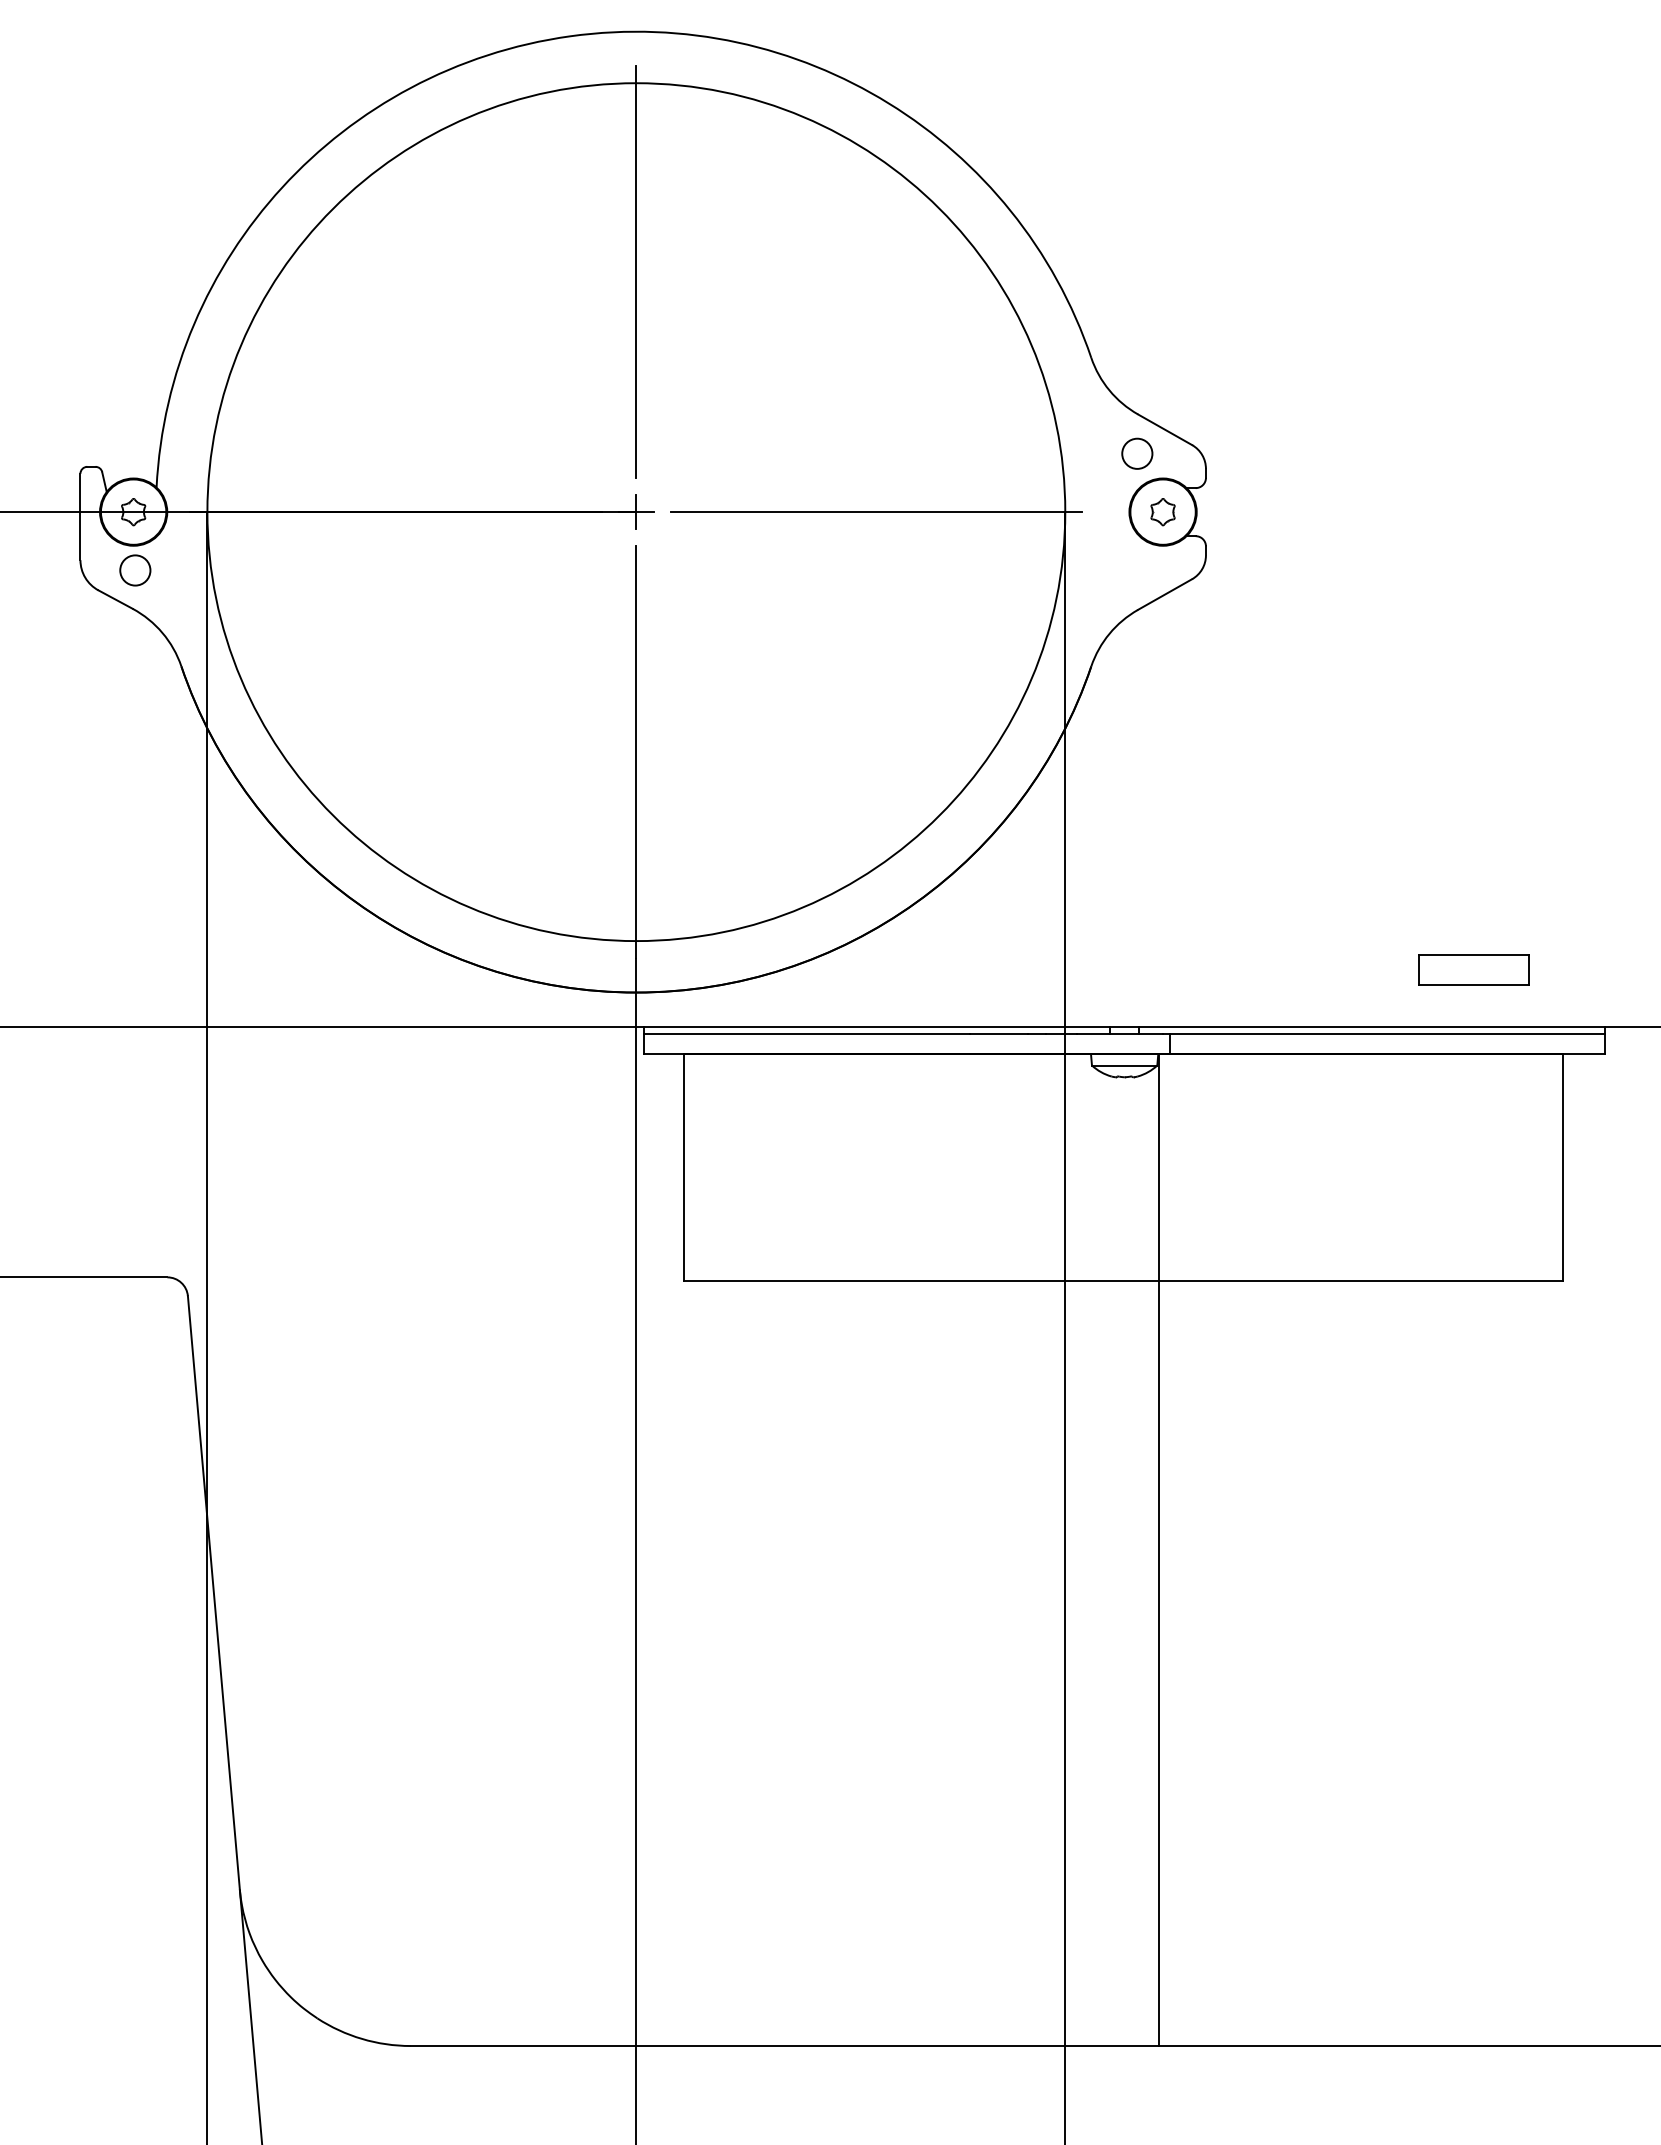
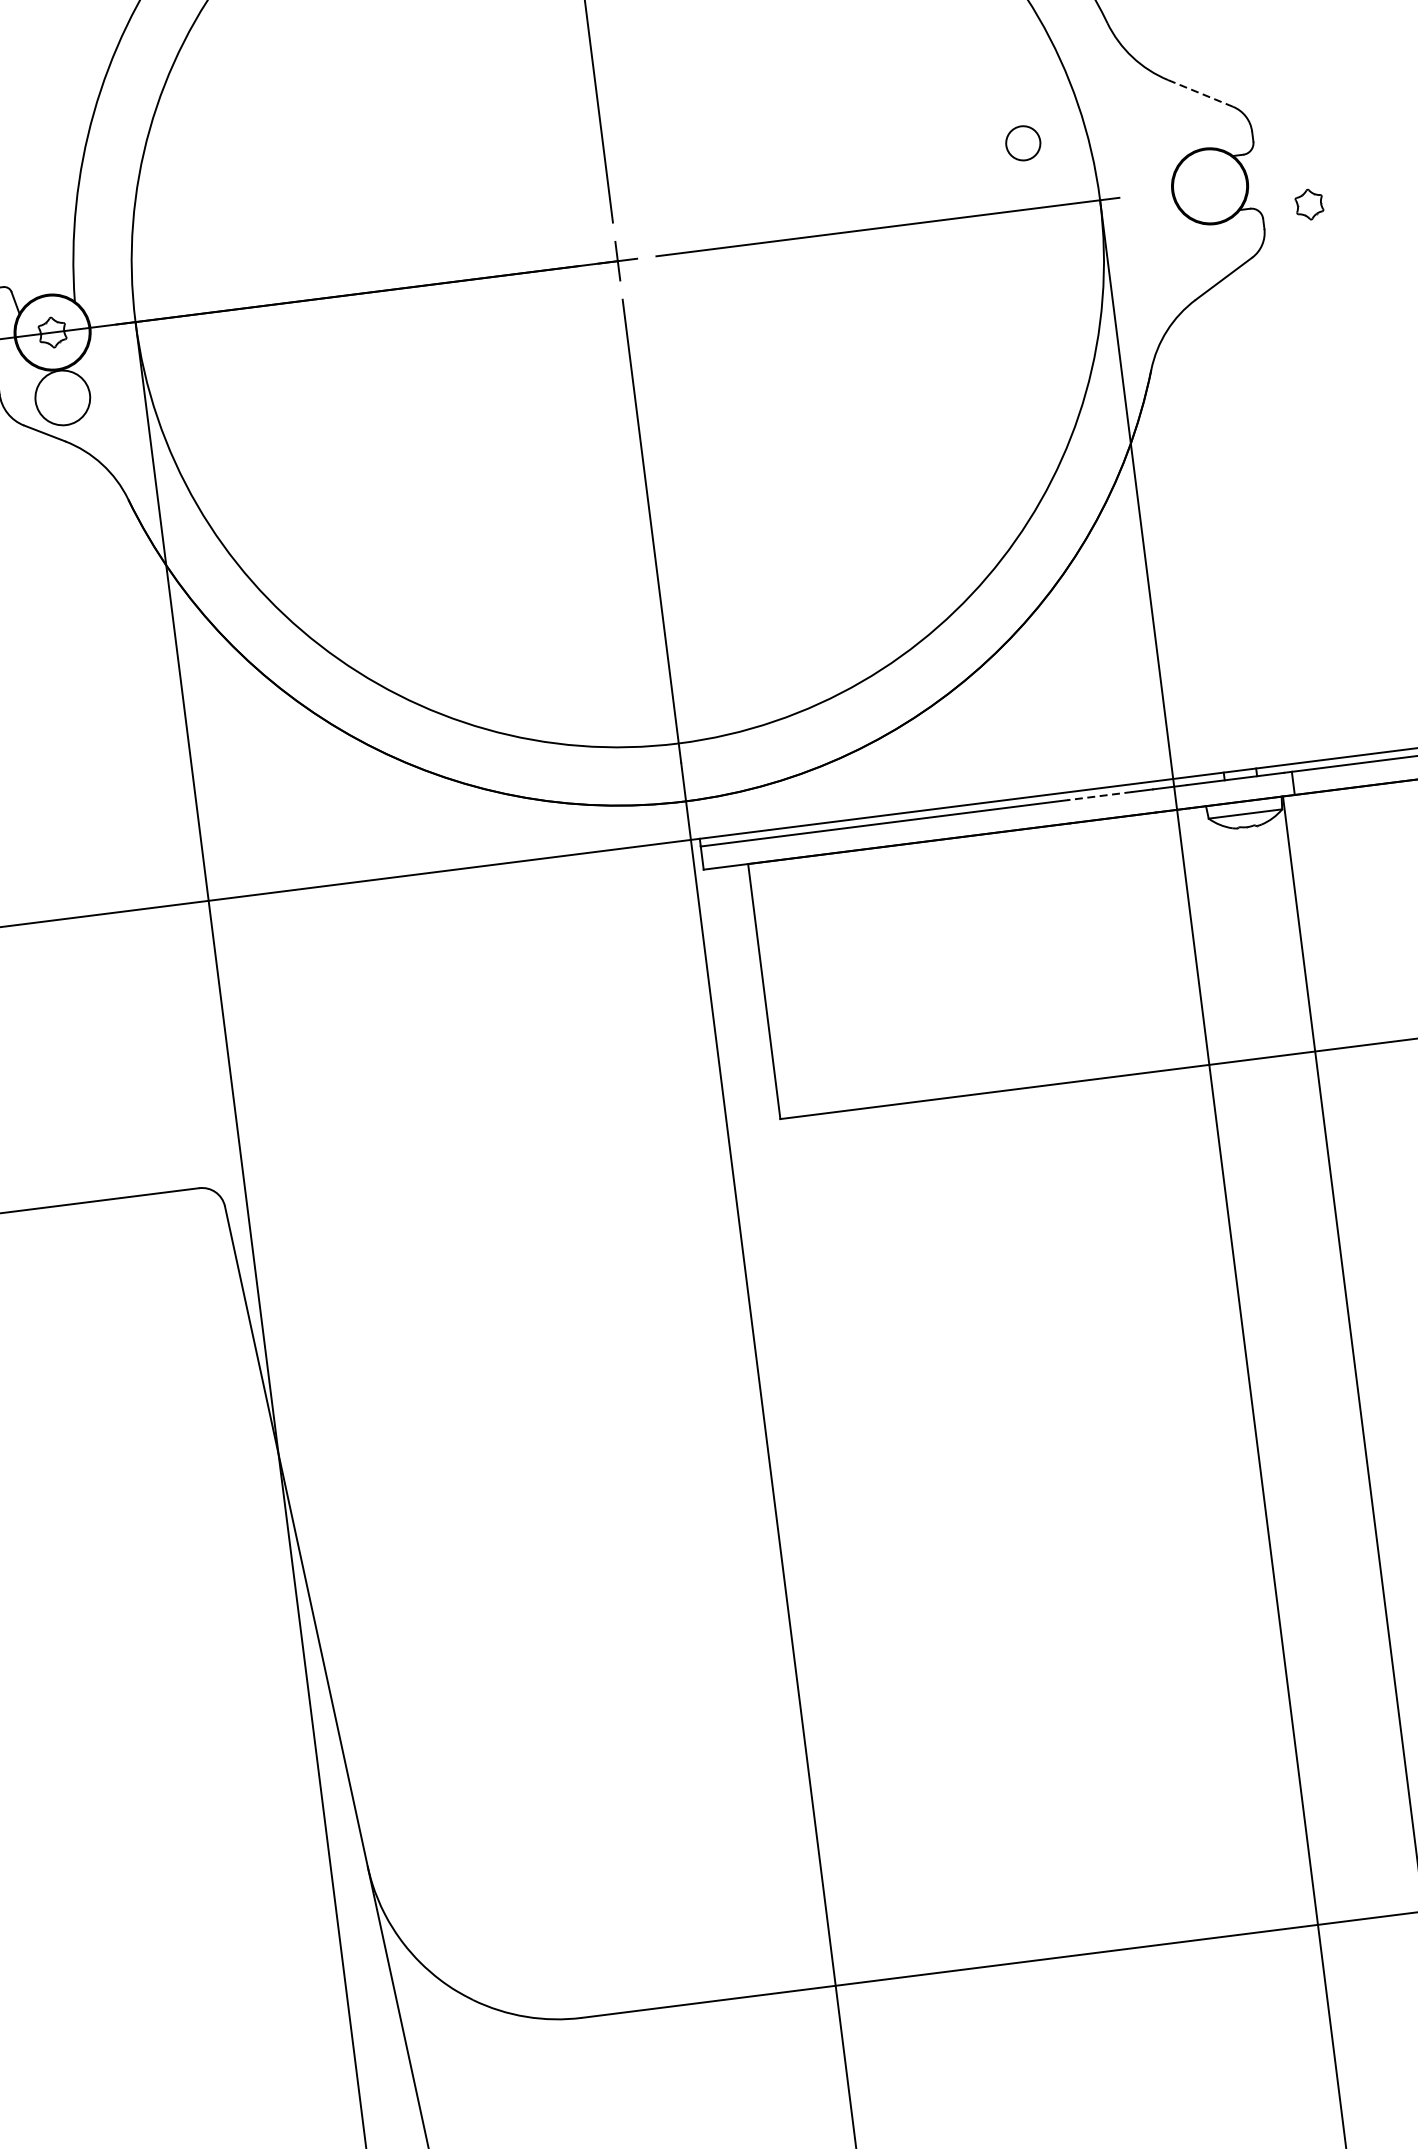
line: (1164, 429) -> (1199, 93), solid -> dashed
circle: (1137, 453) -> (1023, 142), moved
part: (1162, 512) -> (1308, 205), moved
circle: (135, 570) -> (62, 397), size x1.6
line: (999, 1033) -> (1100, 795), solid -> dashed

